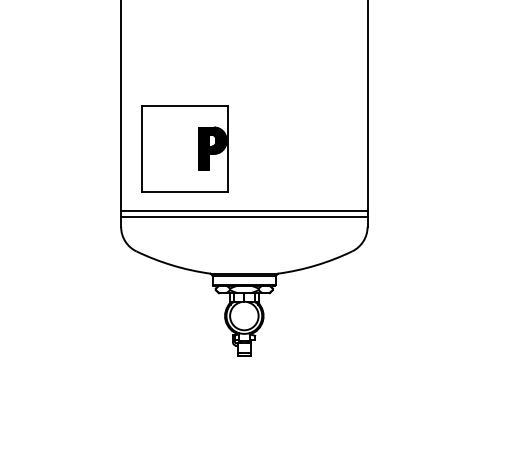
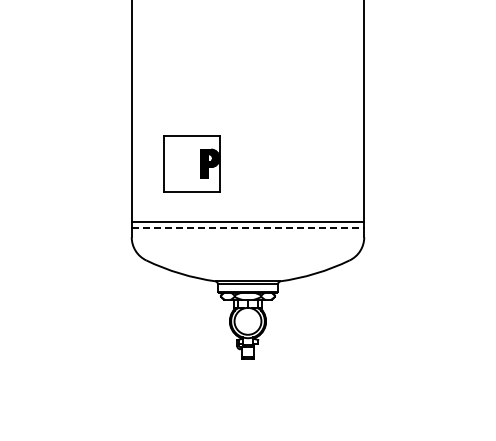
part: (184, 148) -> (191, 163), size x0.7
line: (244, 216) -> (248, 227), solid -> dashed

